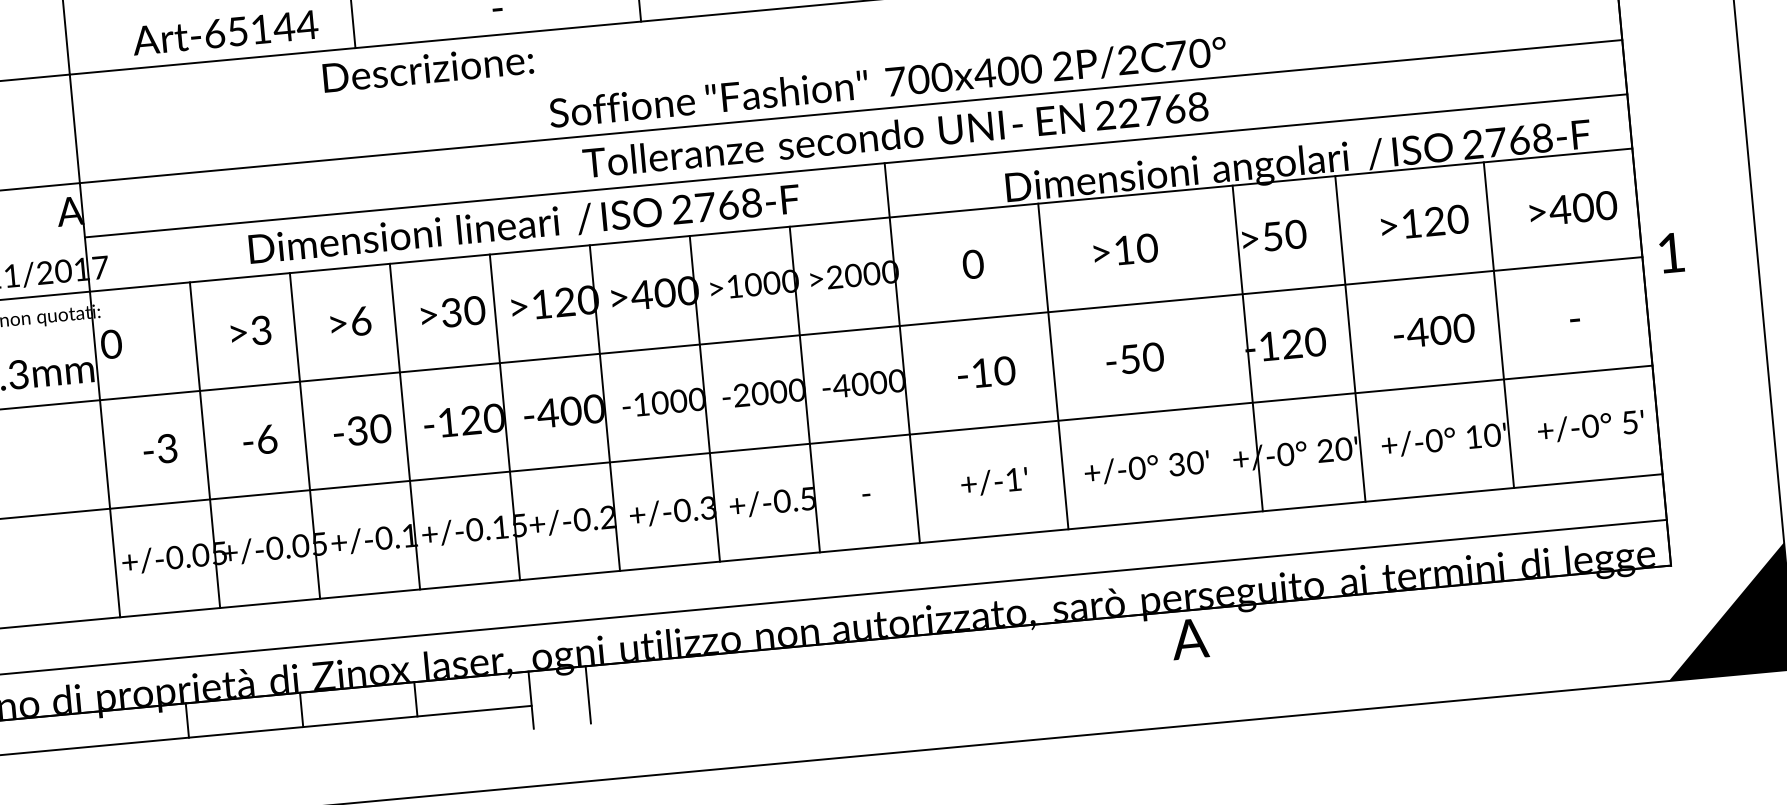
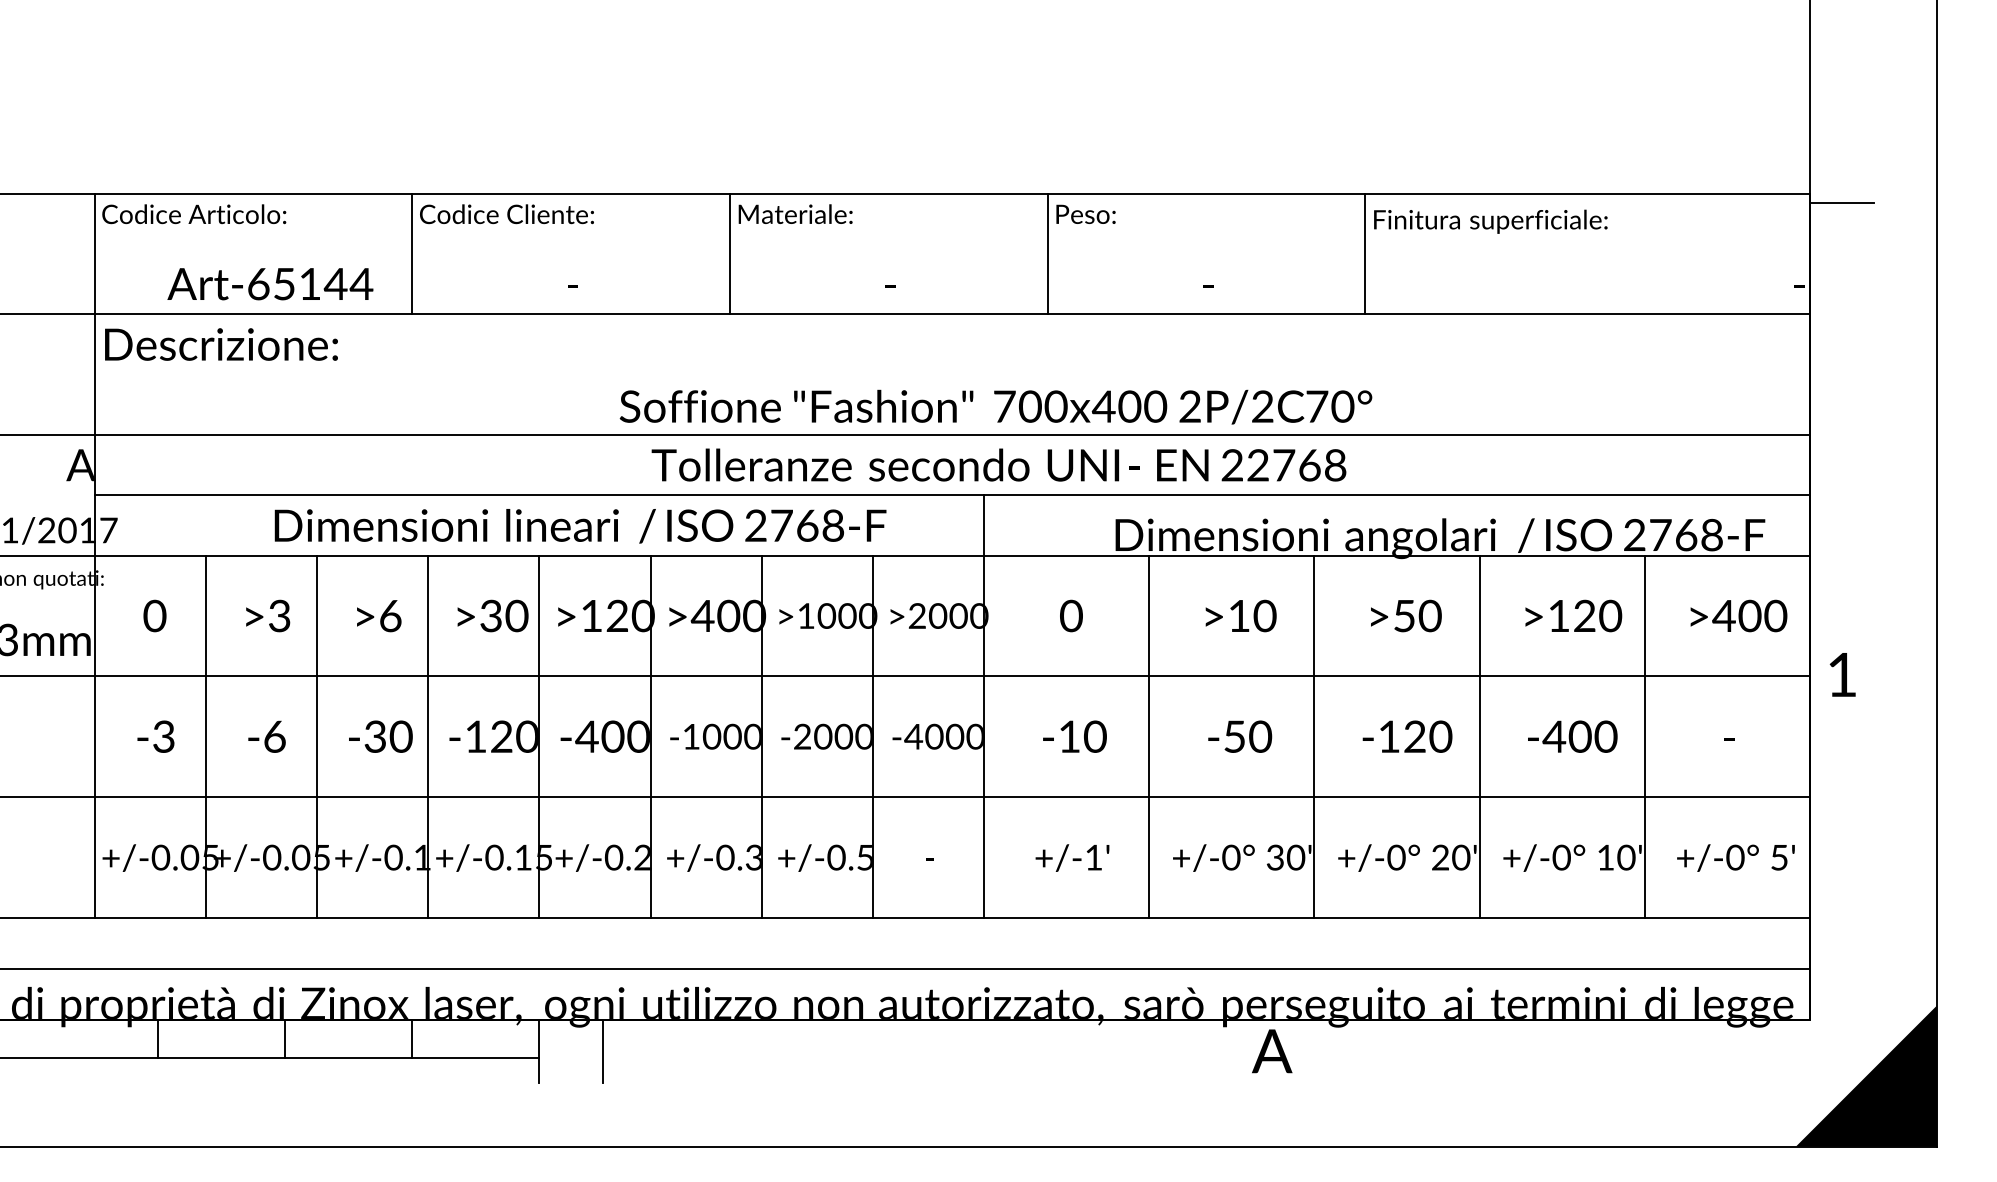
text: (428, 68) -> (221, 344), moved
text: (111, 343) -> (154, 615), moved
line: (1247, 348) -> (1314, 736), moved

